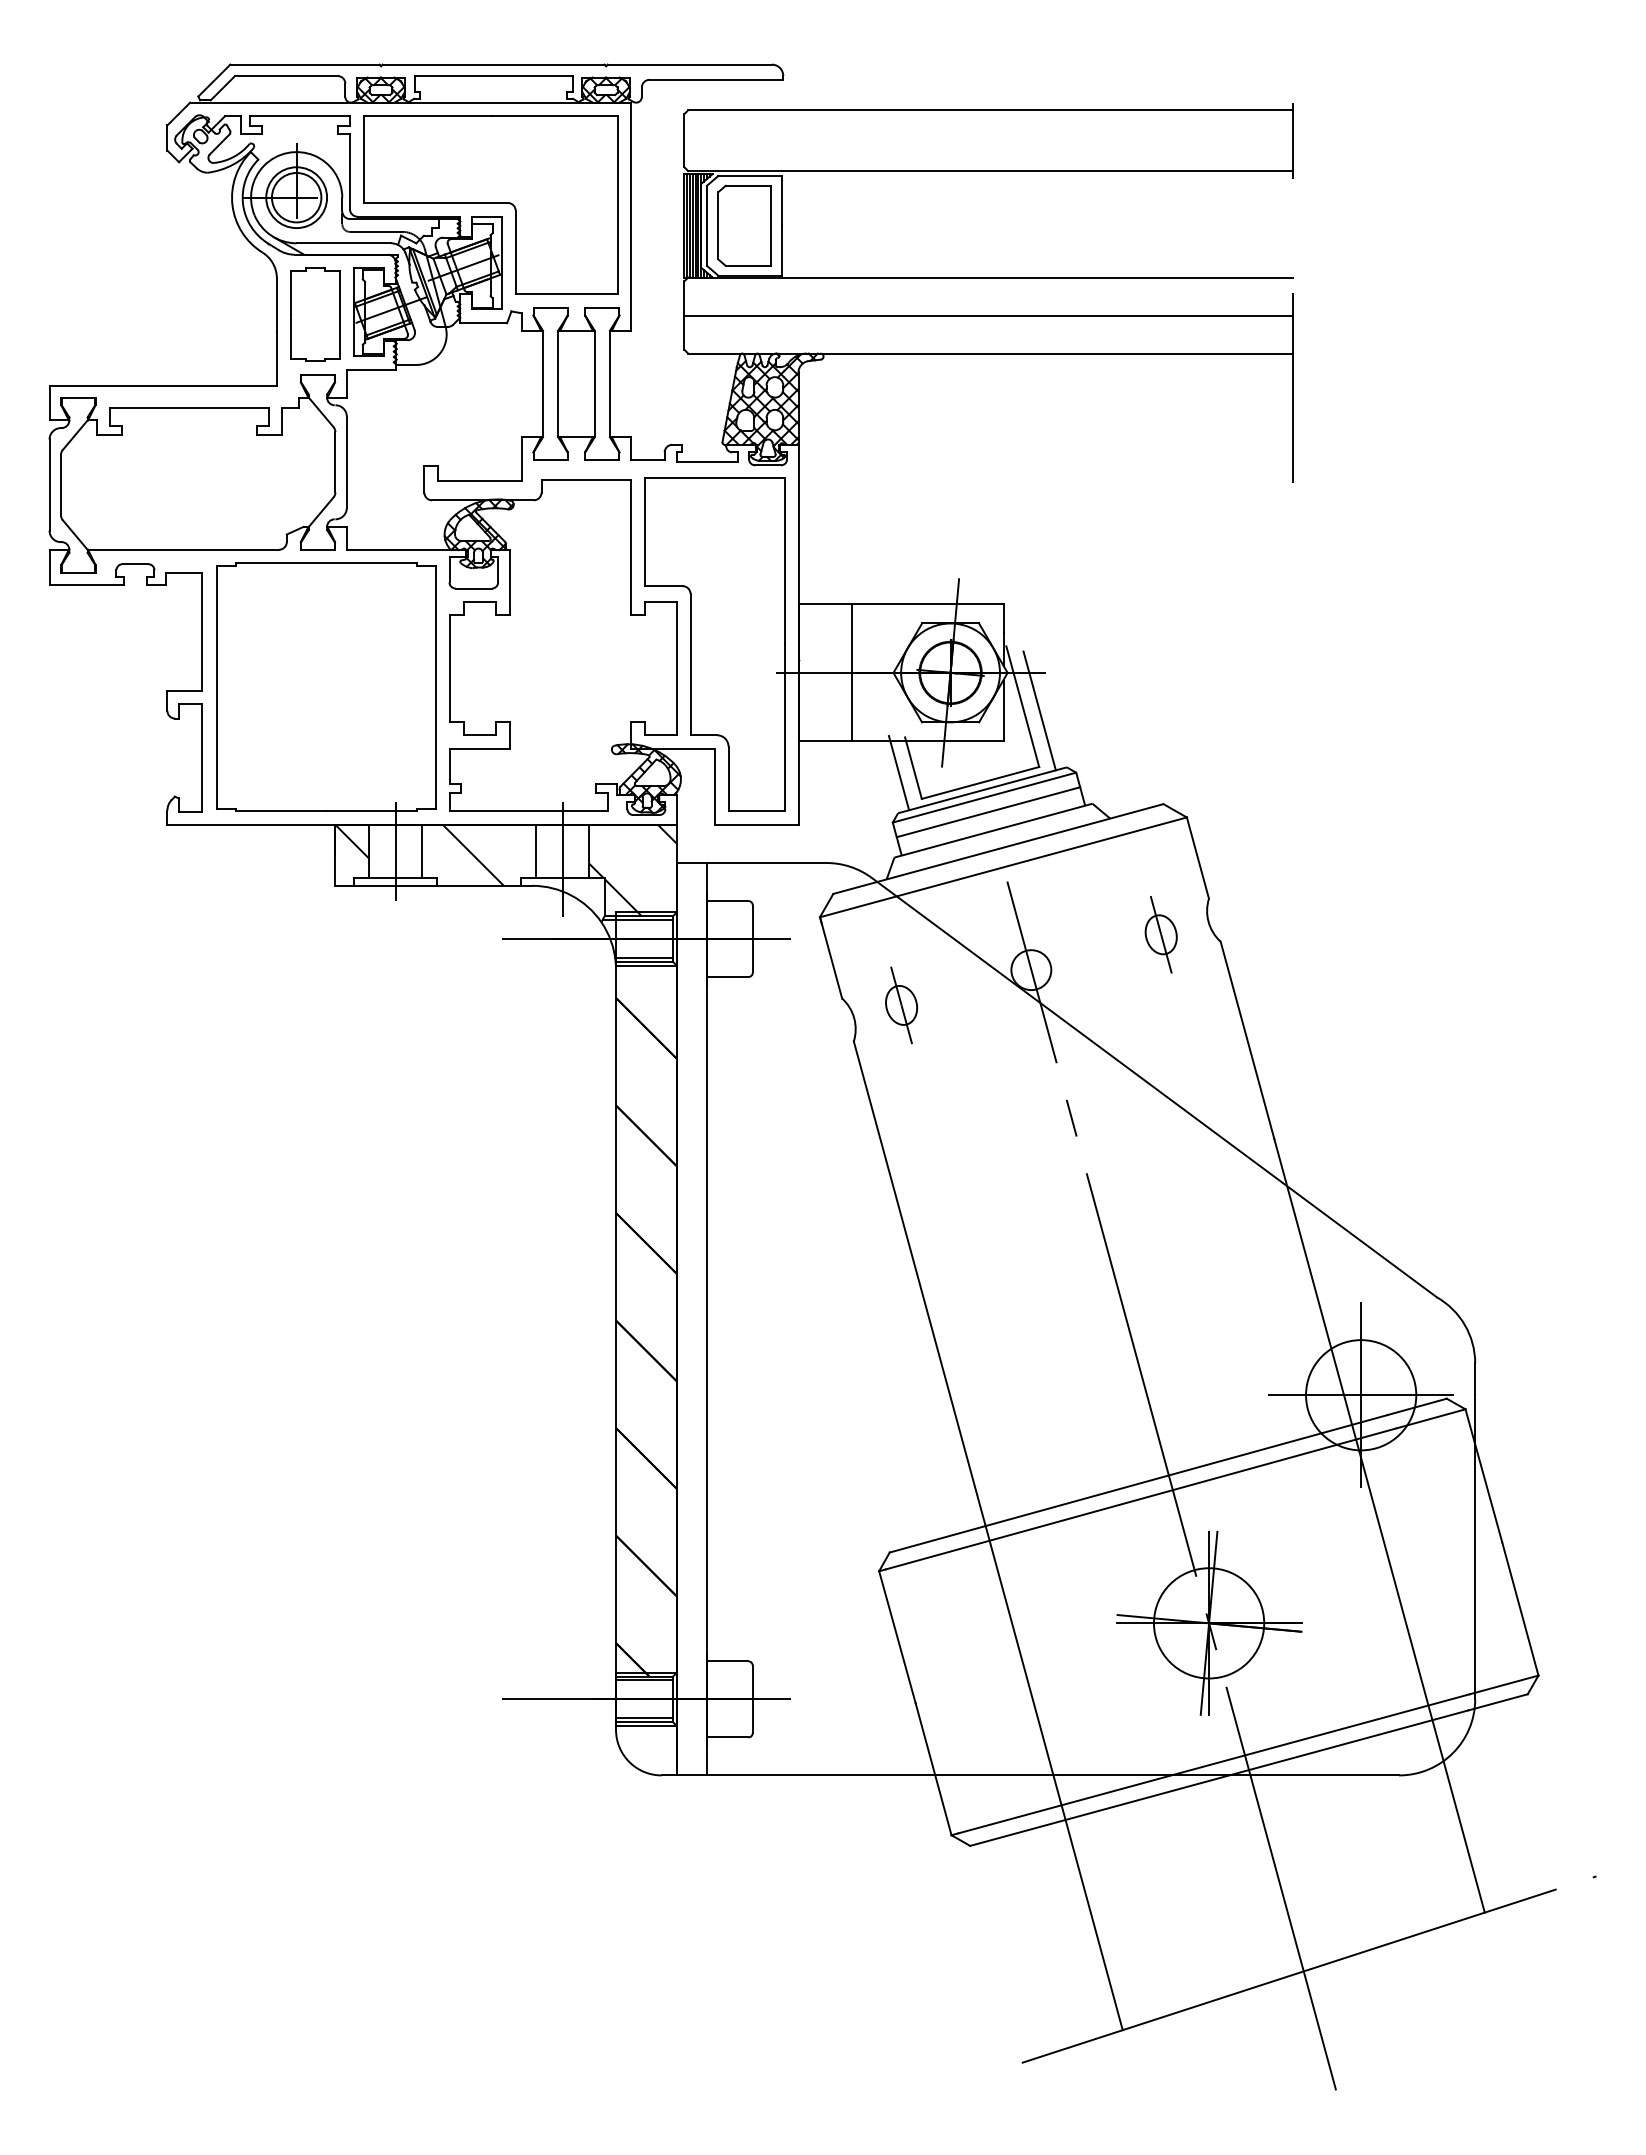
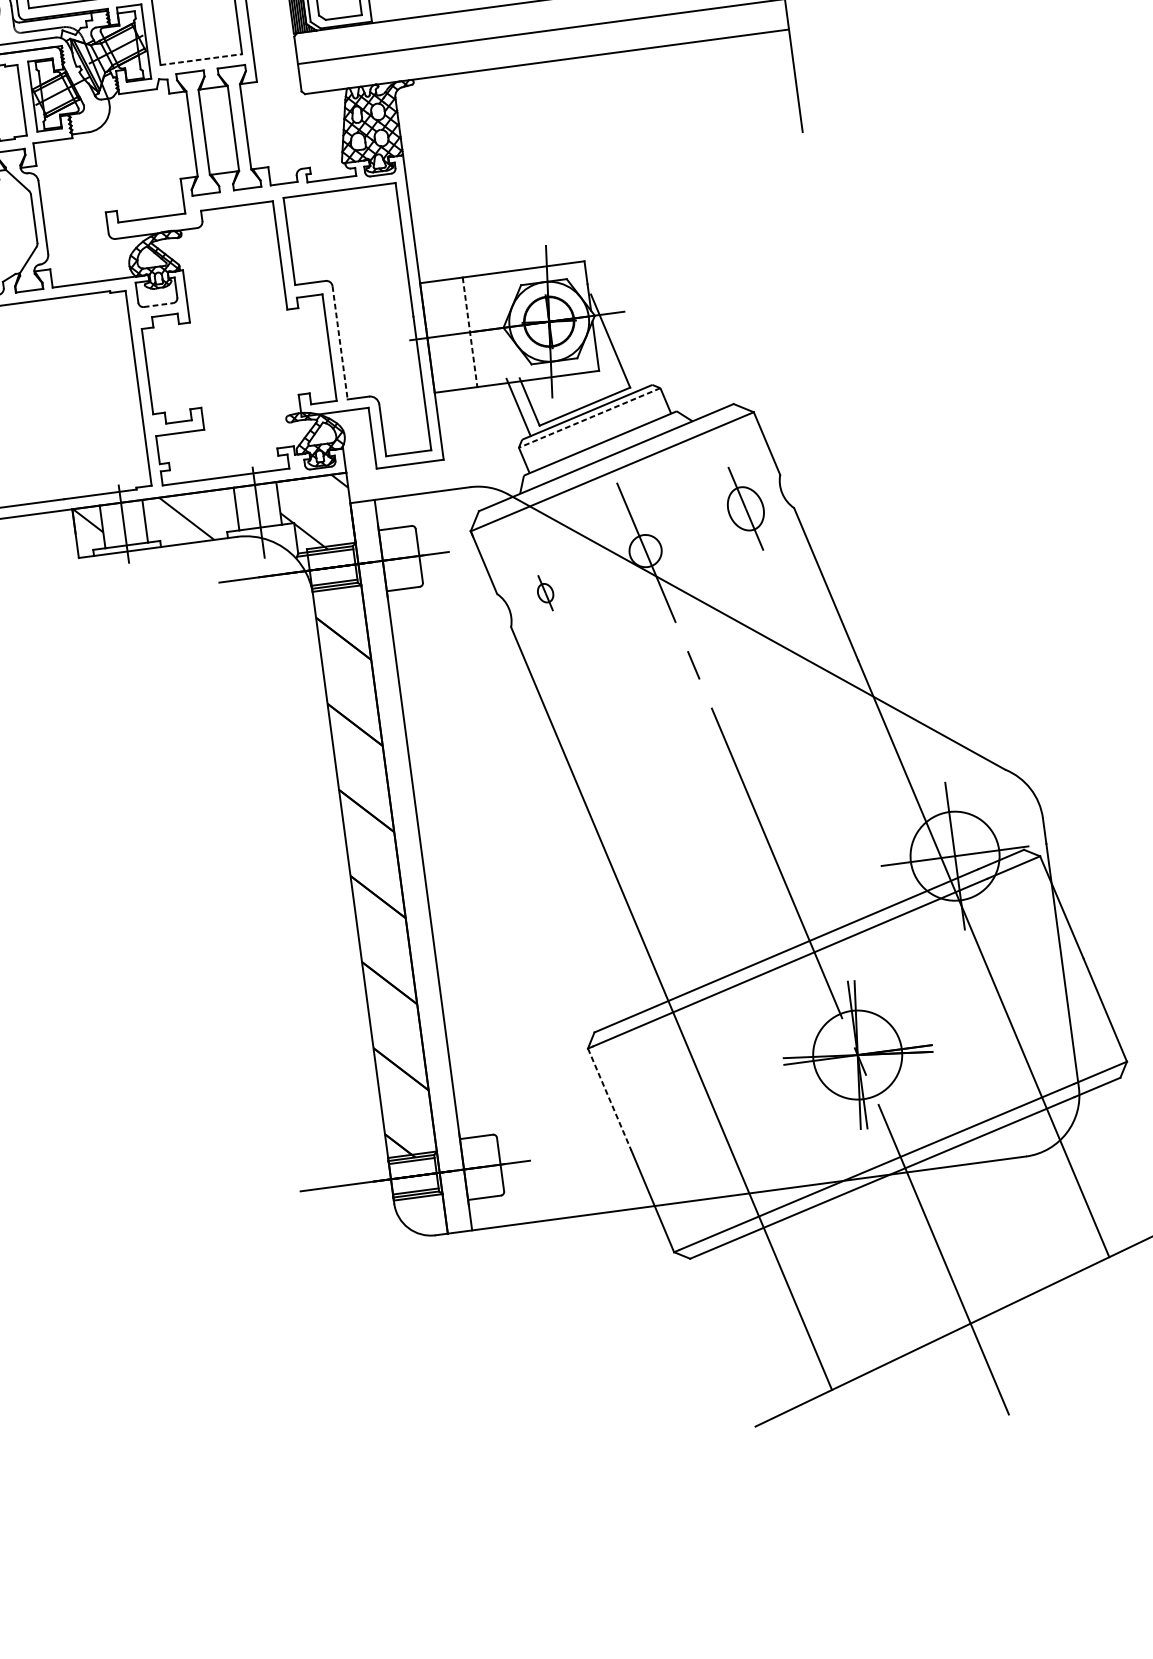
line: (566, 294) -> (201, 59), solid -> dashed
line: (474, 588) -> (159, 305), solid -> dashed
line: (690, 664) -> (340, 342), solid -> dashed
line: (851, 673) -> (469, 332), solid -> dashed
line: (1039, 710) -> (624, 342), removed
line: (984, 797) -> (589, 417), solid -> dashed
line: (988, 812) -> (594, 429), removed
part: (1160, 934) -> (745, 508), size x1.4
part: (901, 1005) -> (545, 593), size x0.6
line: (897, 1637) -> (609, 1099), solid -> dashed

